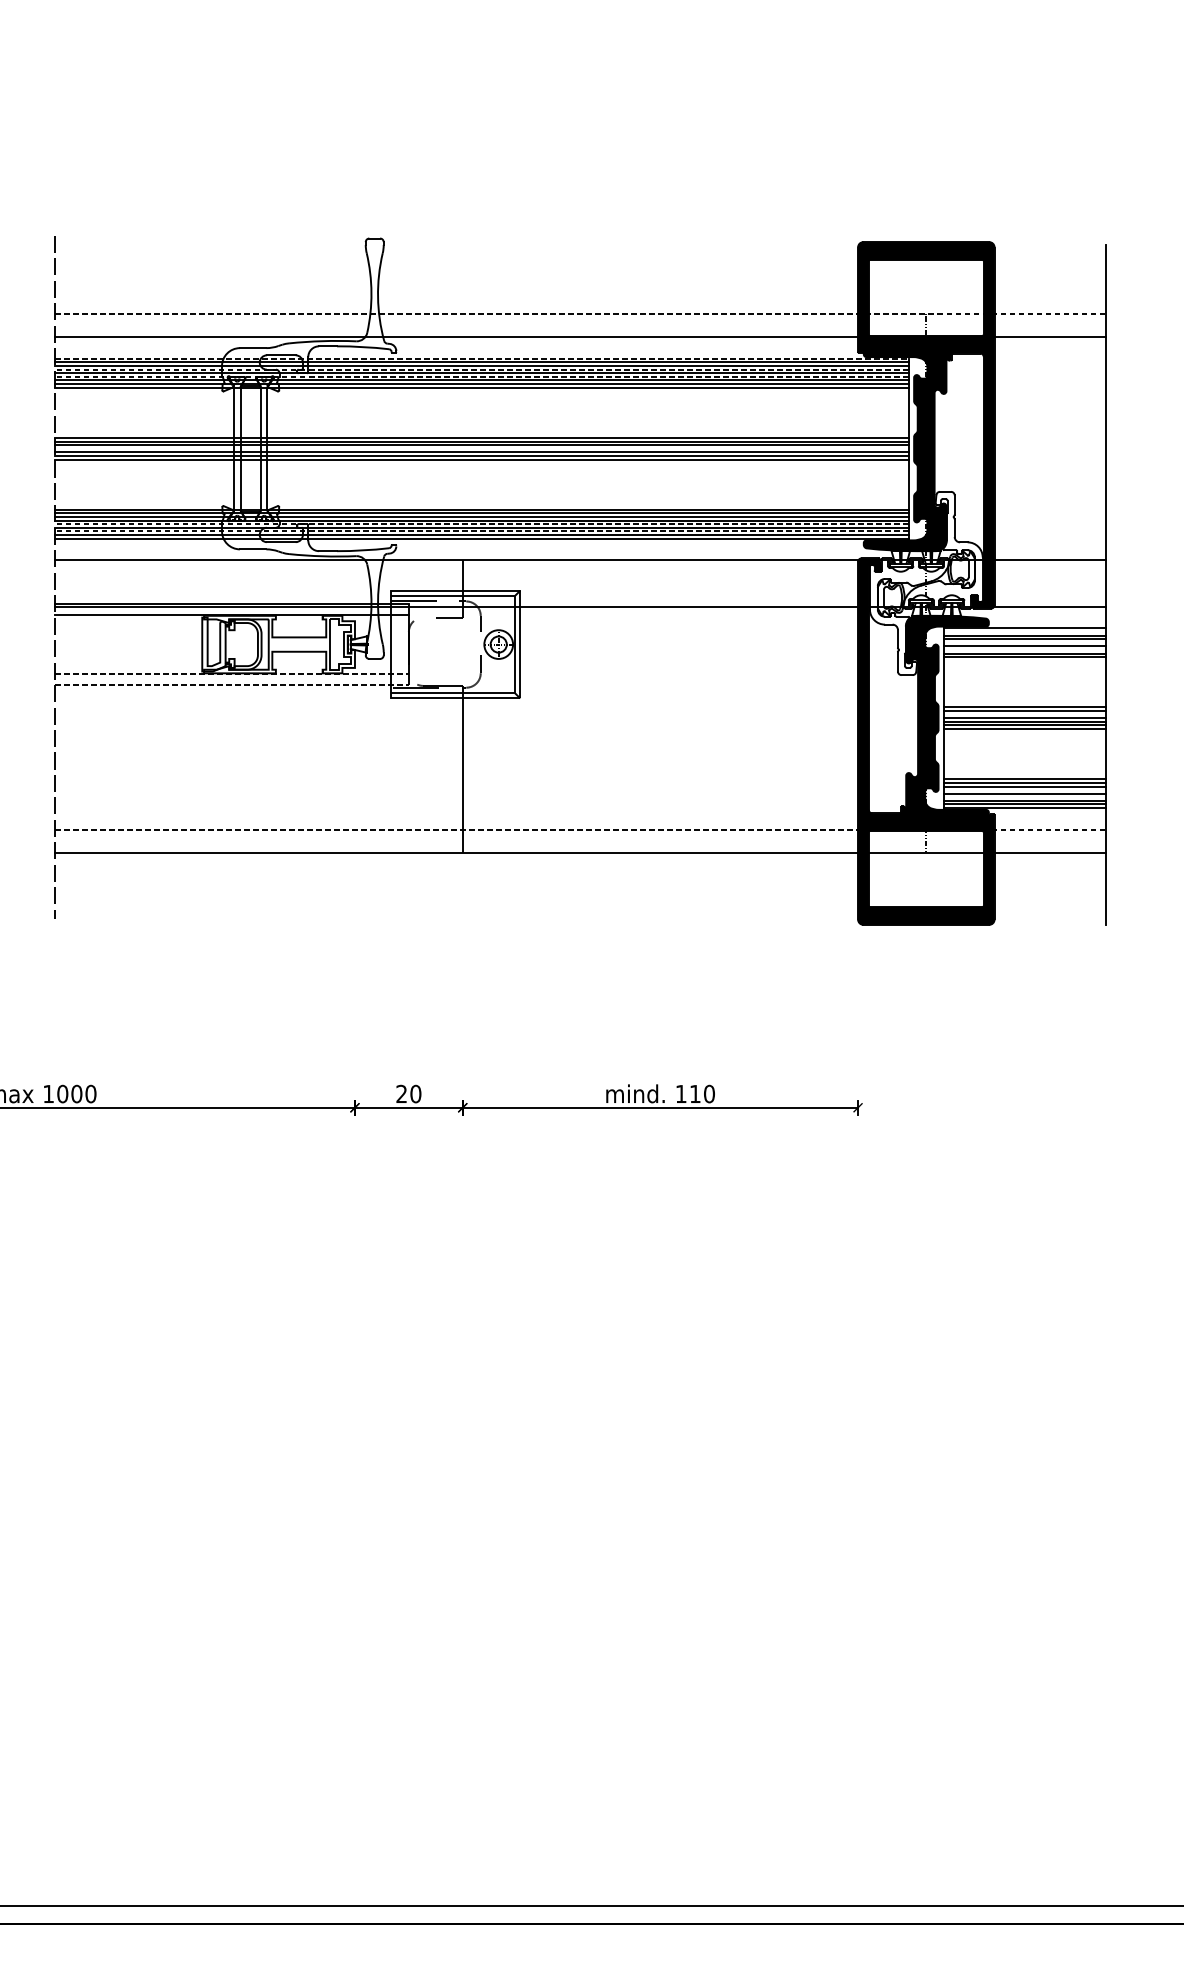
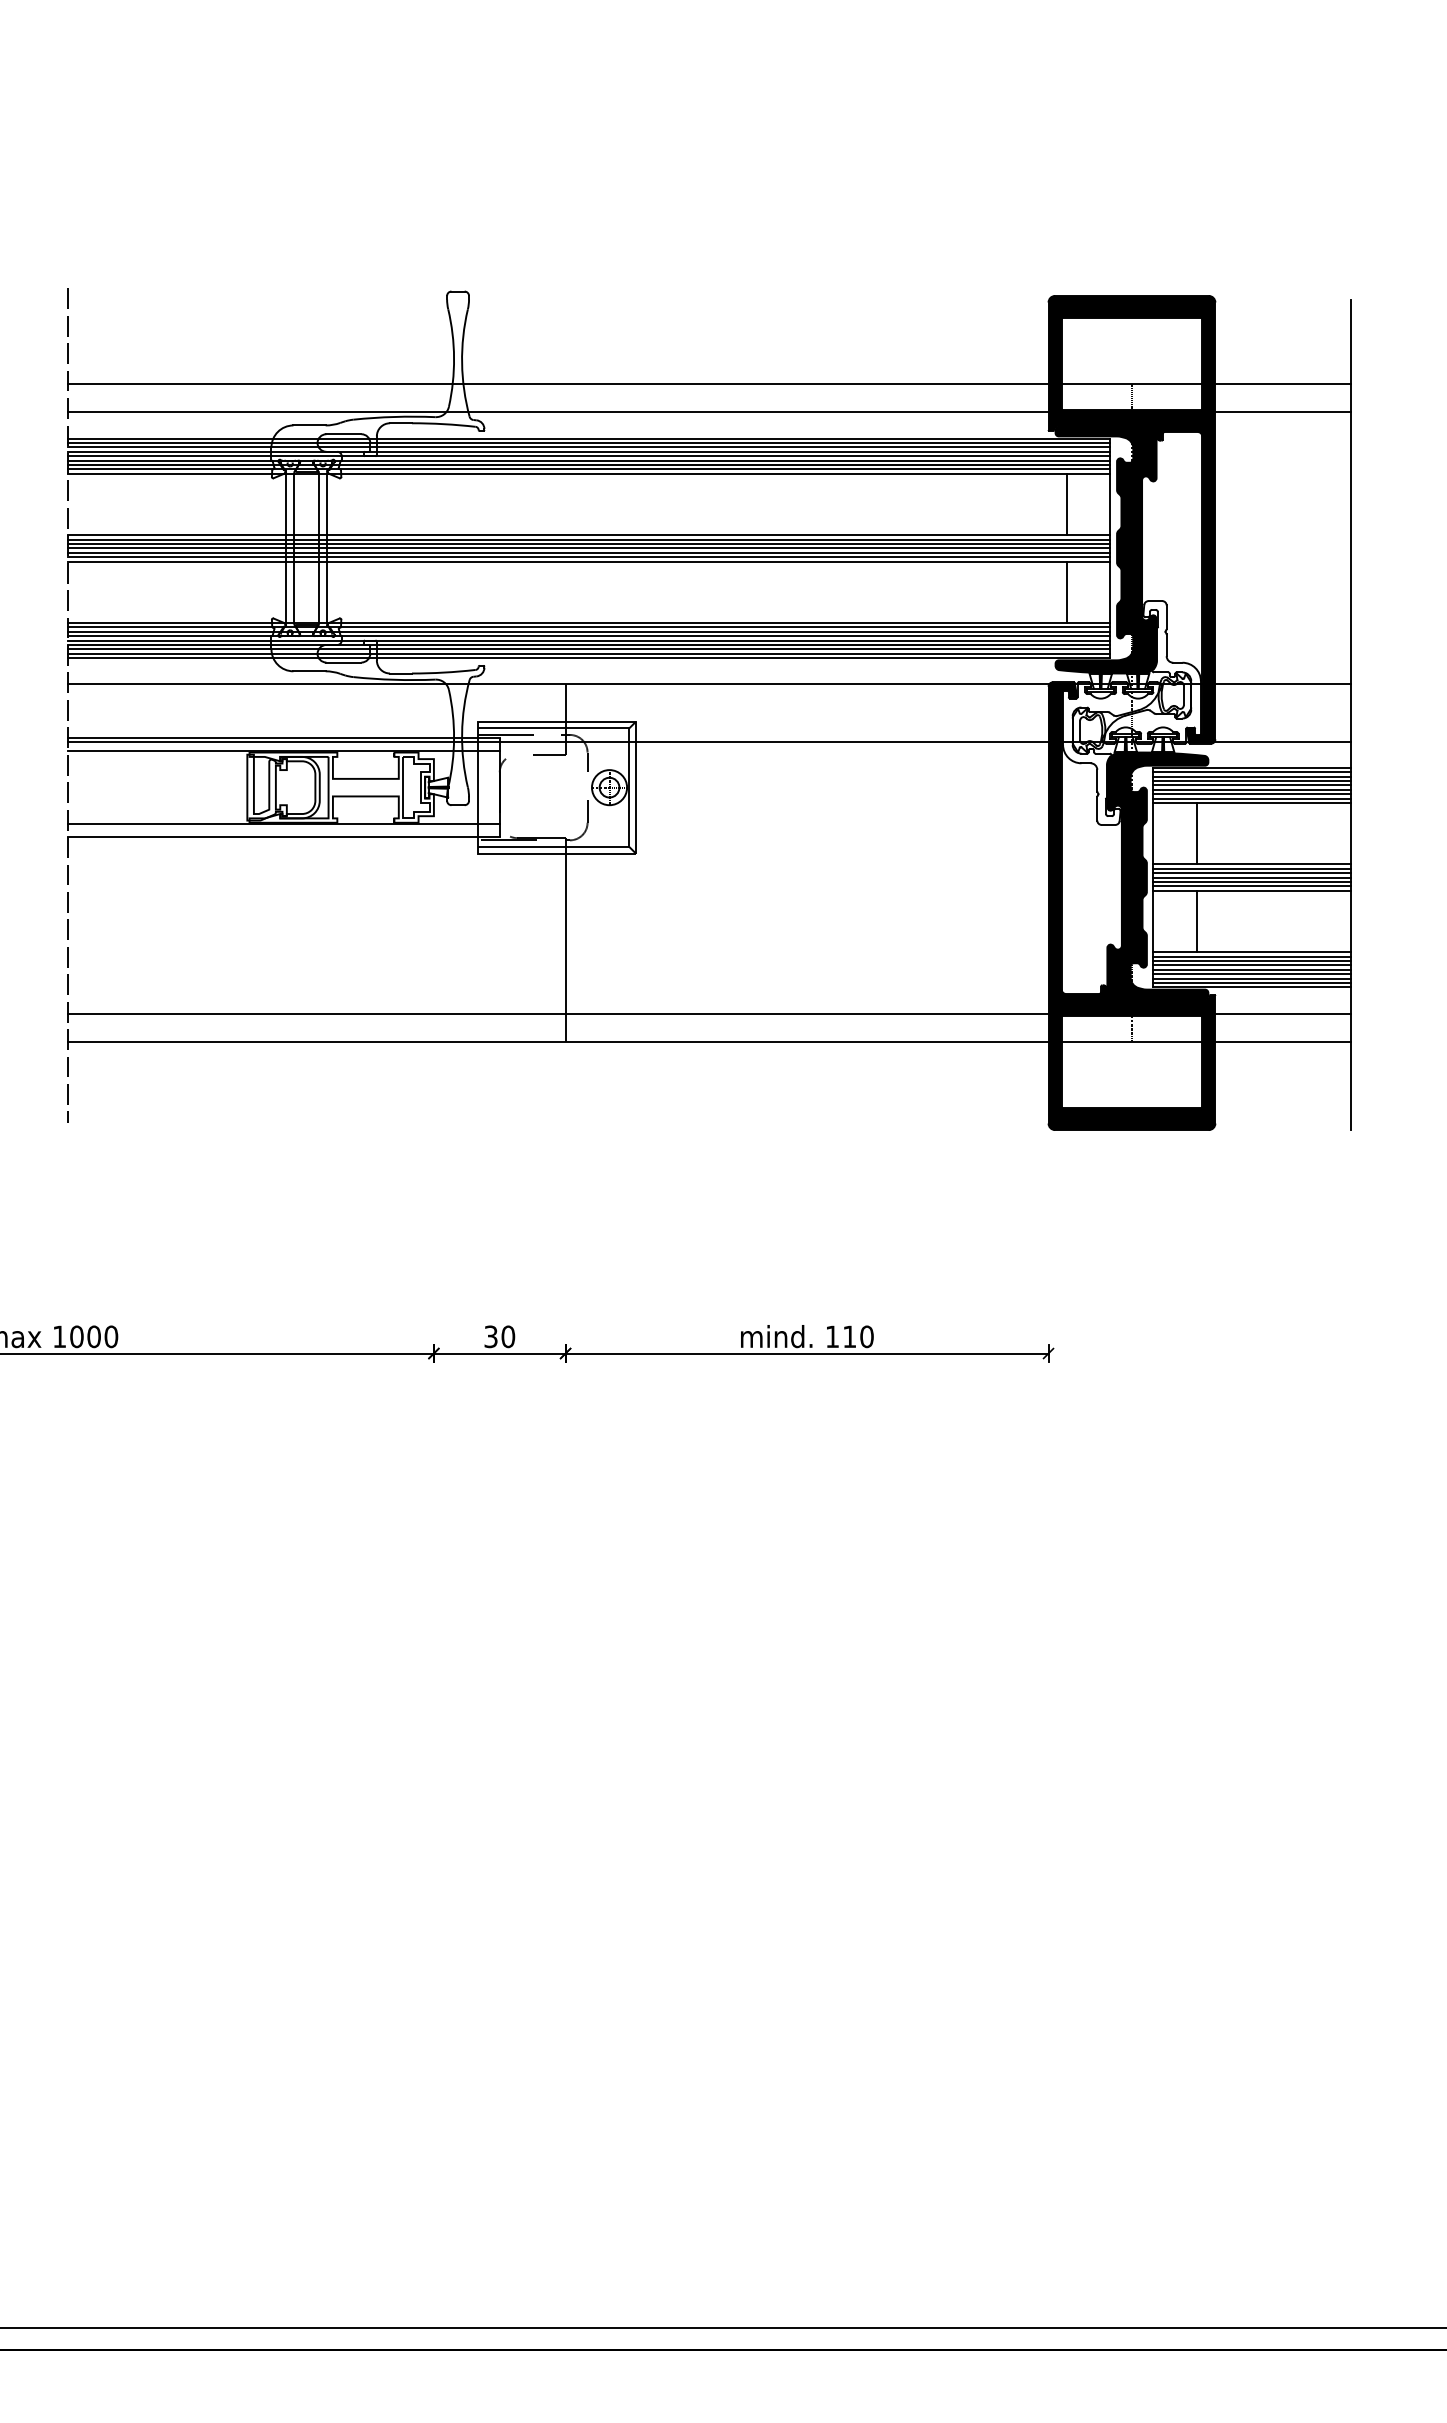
line: (580, 313) -> (709, 383), dashed -> solid
line: (482, 358) -> (589, 438), dashed -> solid
line: (481, 369) -> (588, 451), dashed -> solid
line: (481, 376) -> (588, 460), dashed -> solid
line: (872, 412) -> (1066, 504), added
line: (481, 448) -> (588, 548), added
line: (872, 484) -> (1066, 592), added
line: (481, 524) -> (588, 640), dashed -> solid
line: (481, 531) -> (588, 649), dashed -> solid
line: (1024, 632) -> (1252, 772), added
line: (1024, 642) -> (1252, 785), added
line: (1024, 650) -> (1252, 794), added
line: (232, 673) -> (284, 823), dashed -> solid
line: (979, 682) -> (1197, 833), added
line: (232, 685) -> (284, 837), dashed -> solid
line: (1024, 714) -> (1252, 873), added
line: (979, 754) -> (1197, 921), added
line: (1024, 790) -> (1252, 965), added
line: (1024, 797) -> (1252, 974), added
line: (580, 829) -> (709, 1013), dashed -> solid
text: (401, 1093) -> (490, 1336), 20 -> 30

